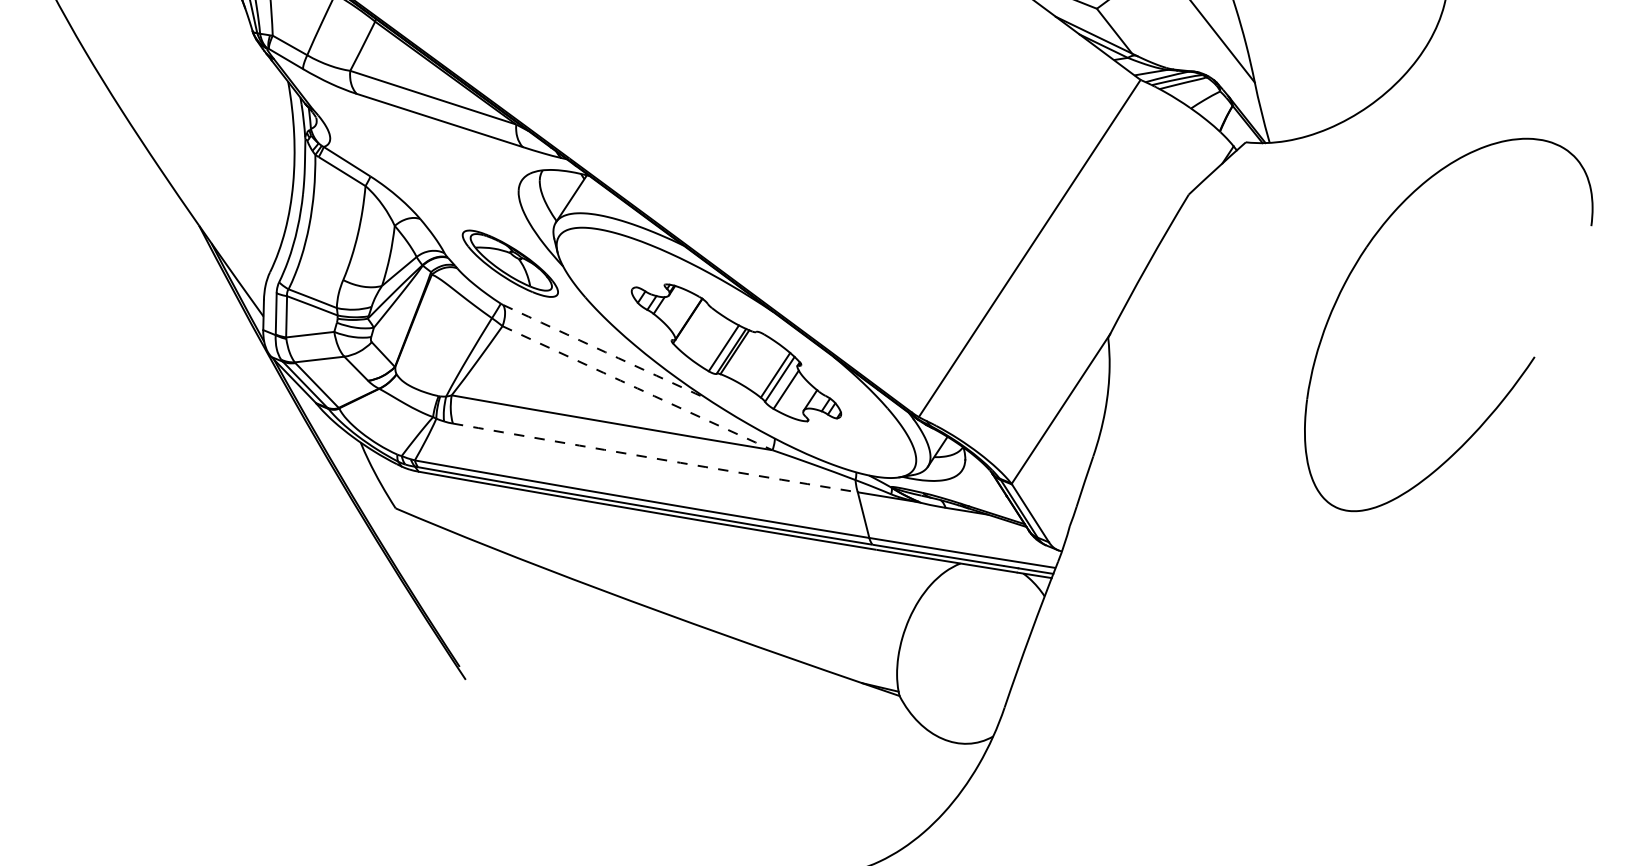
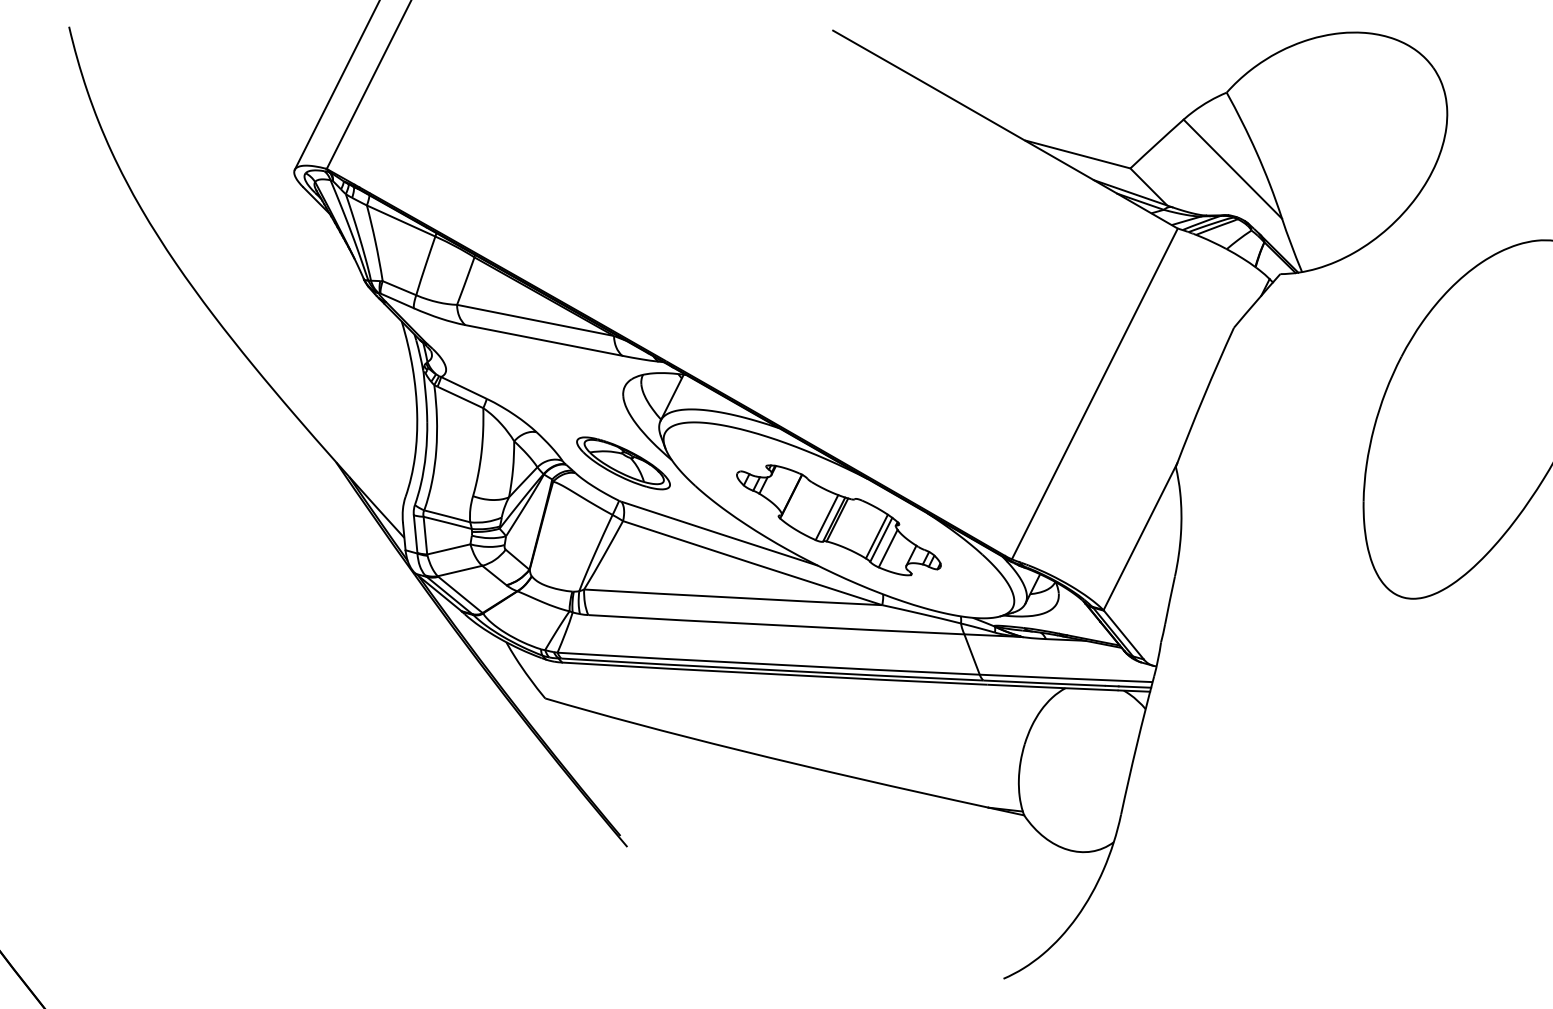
arc: (605, 351) -> (719, 533), dashed -> solid
arc: (637, 388) -> (752, 563), dashed -> solid
arc: (655, 458) -> (776, 625), dashed -> solid

